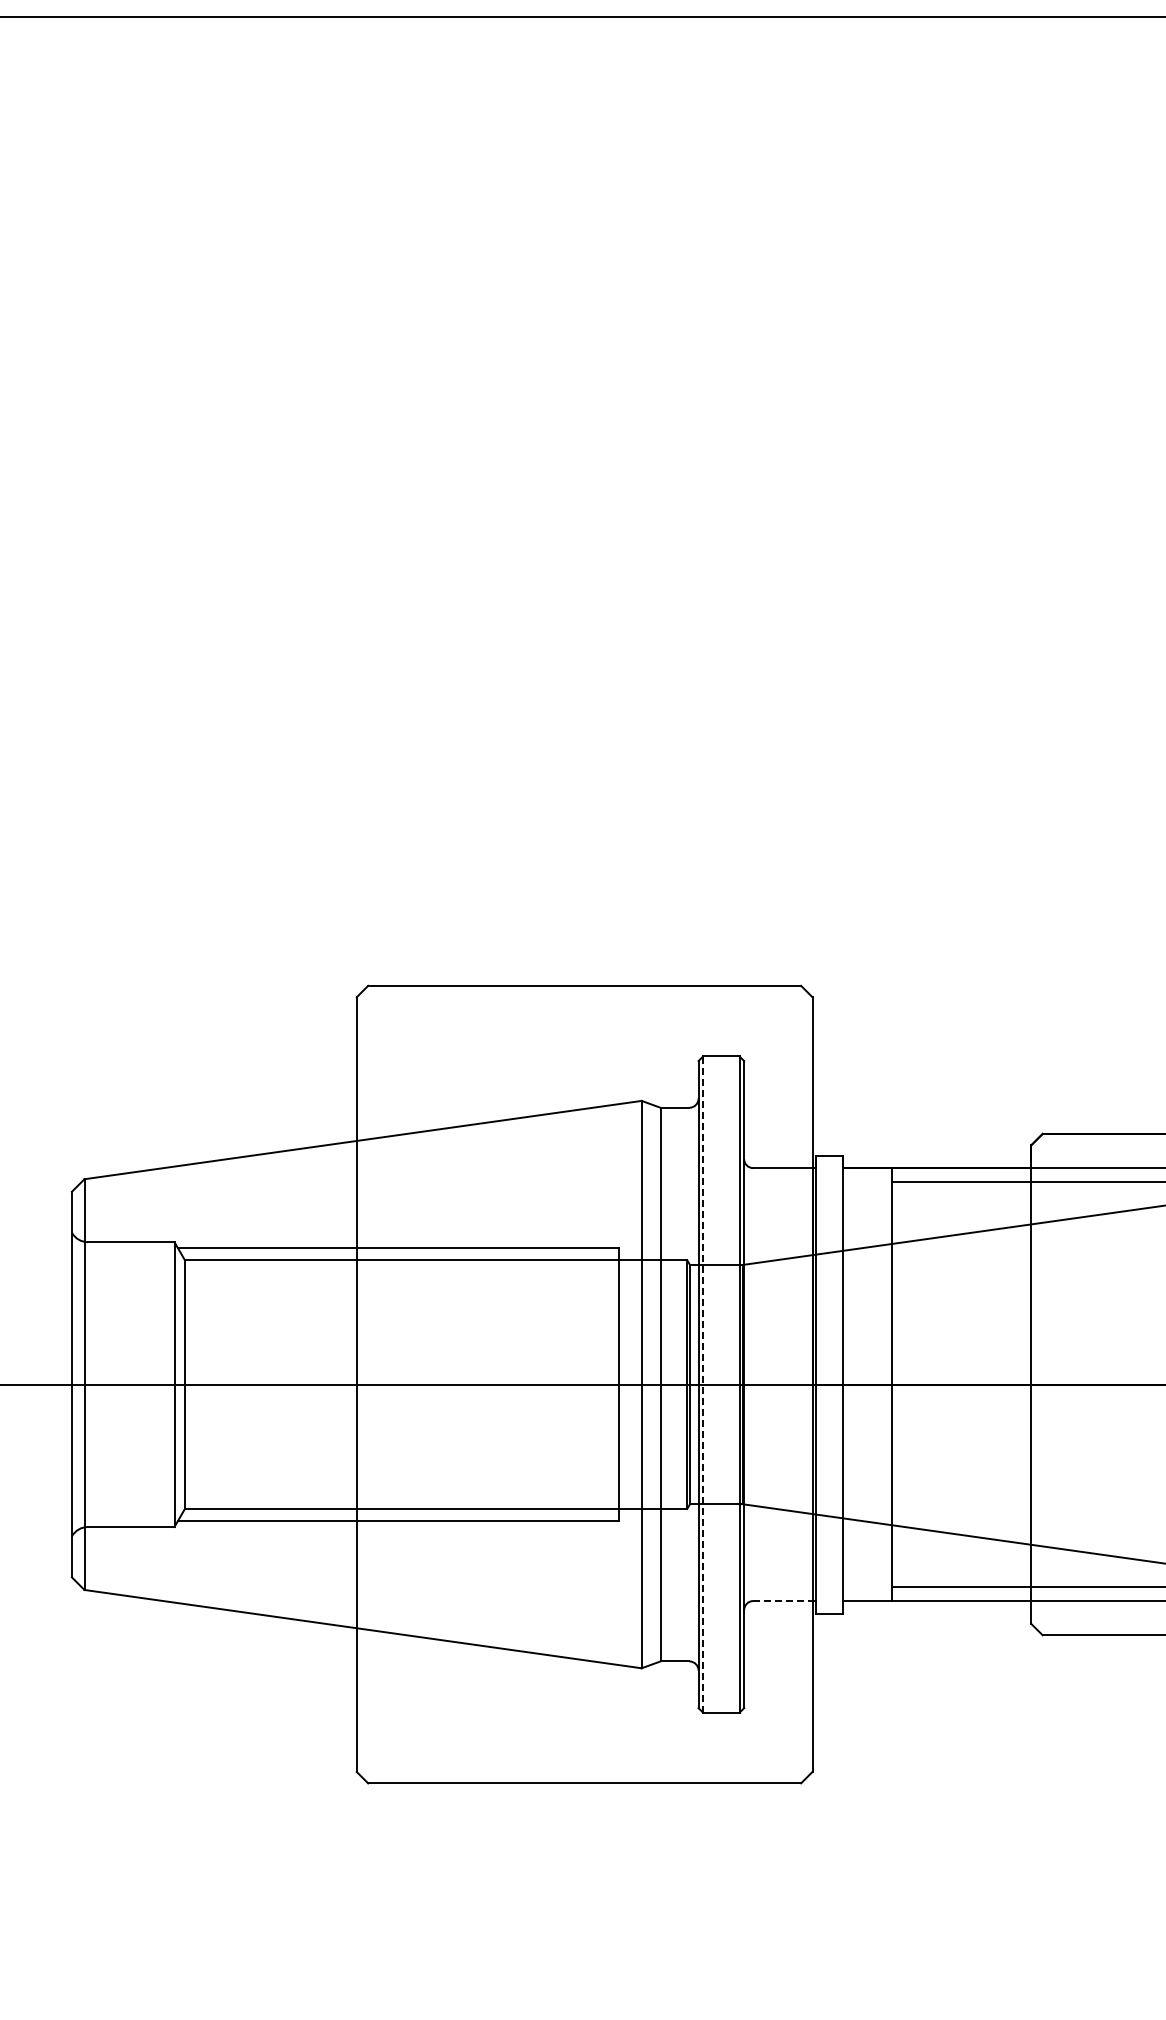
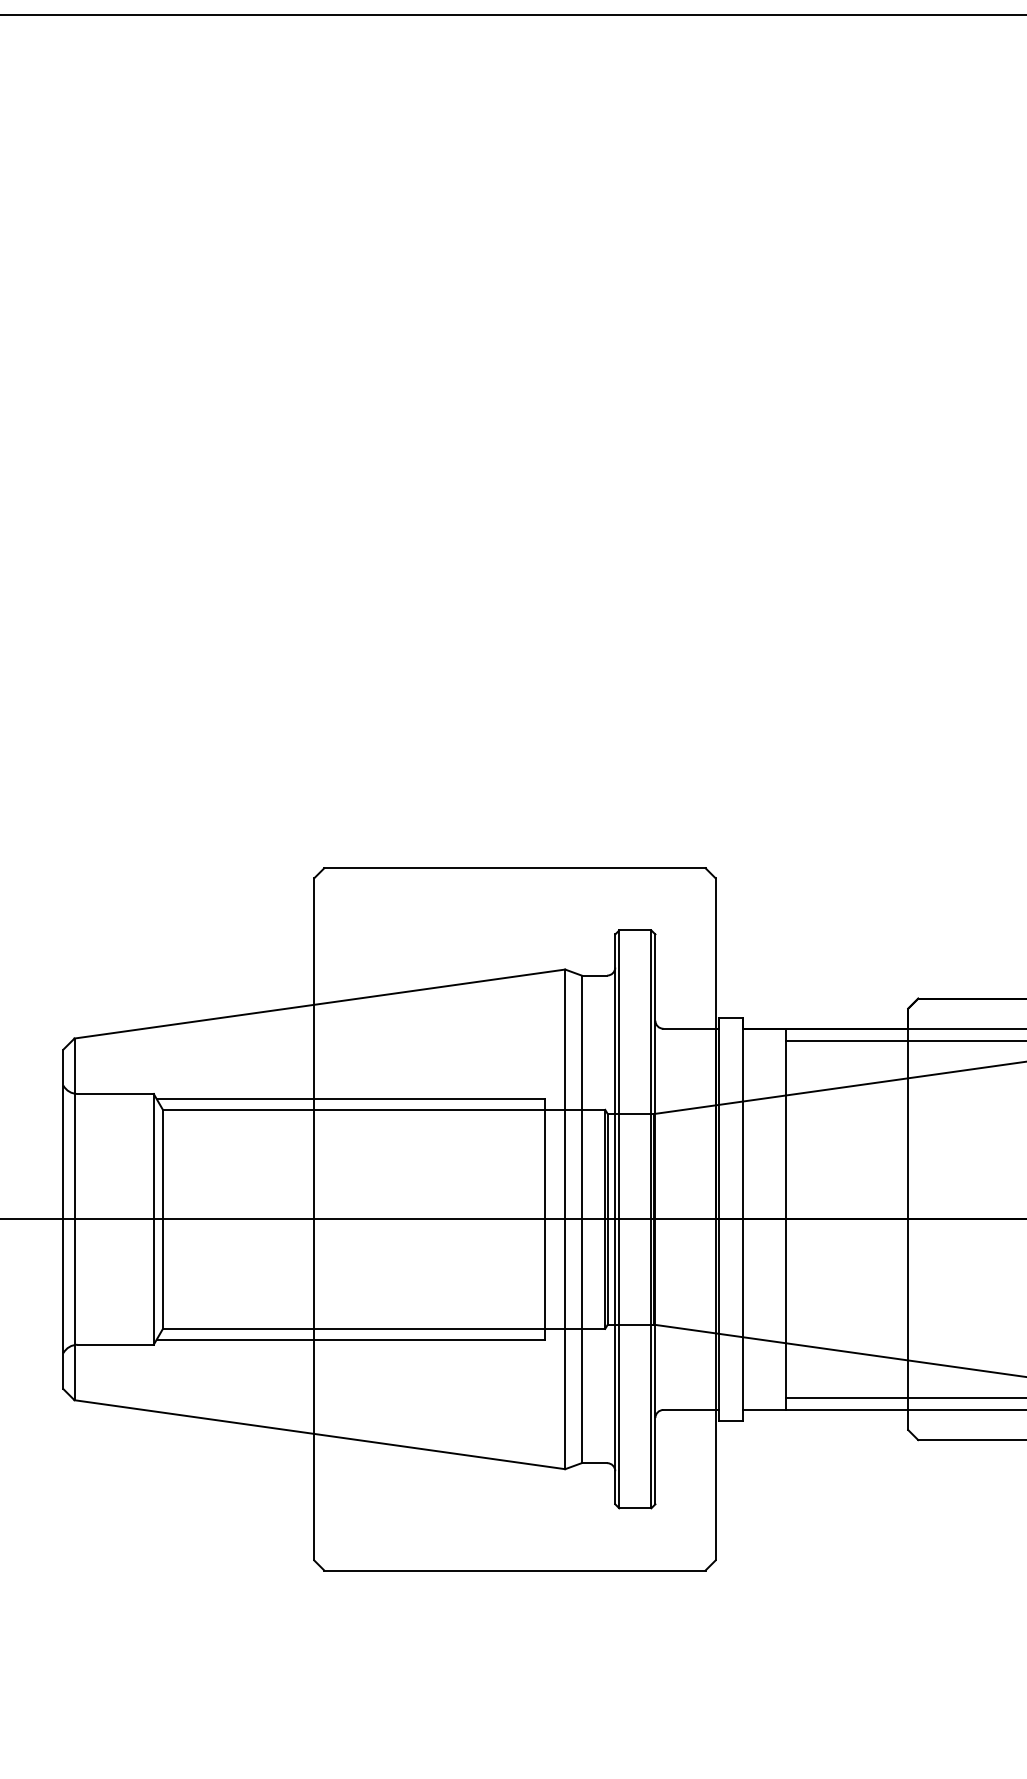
line: (703, 1384) -> (619, 1219), dashed -> solid
line: (782, 1601) -> (689, 1410), dashed -> solid

